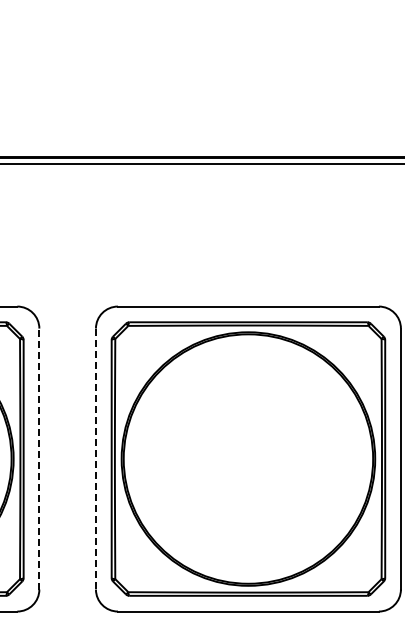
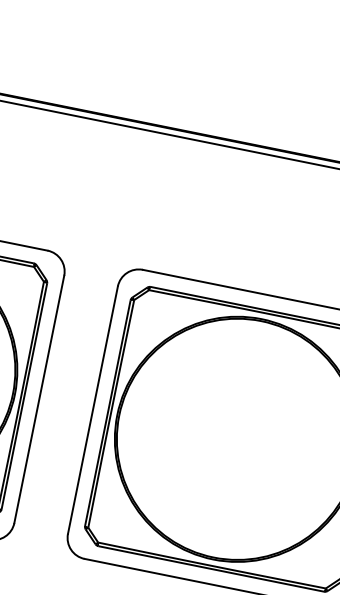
line: (39, 458) -> (39, 398), dashed -> solid
line: (95, 459) -> (92, 410), dashed -> solid

